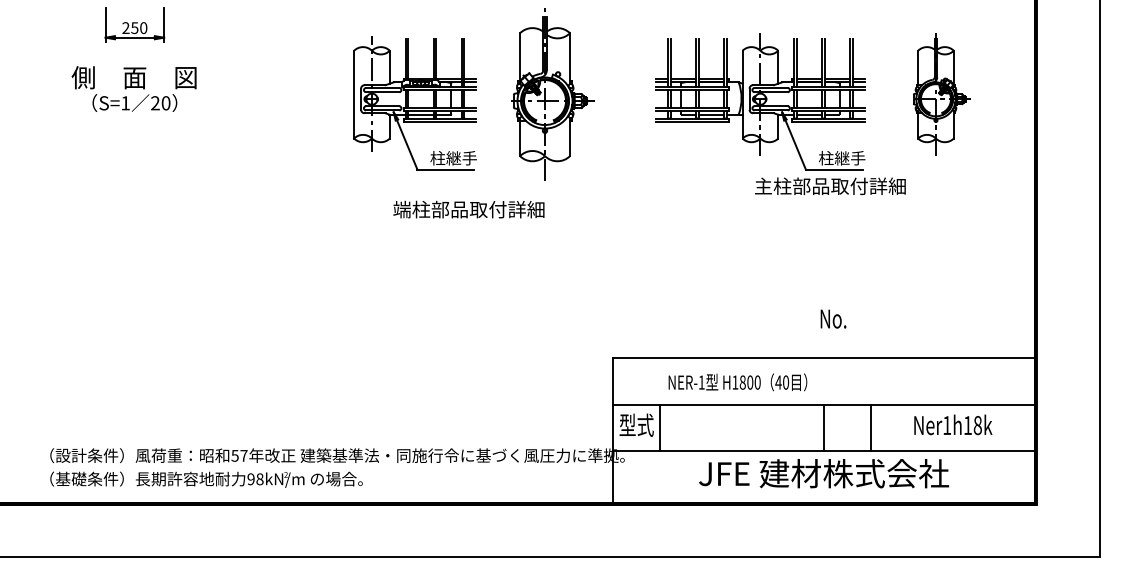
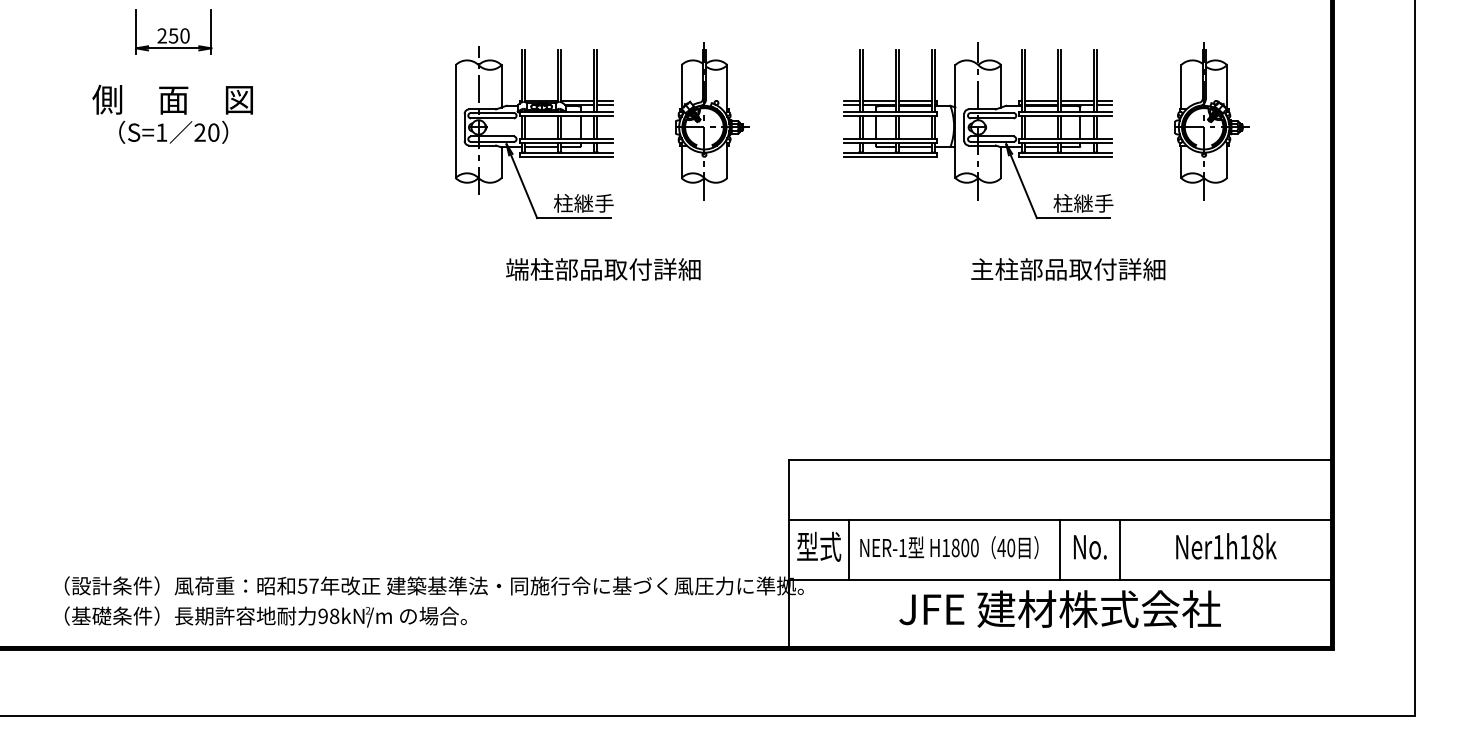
part: (553, 94) -> (712, 121), size x0.71
text: (830, 186) -> (1068, 269), moved
text: (833, 319) -> (1090, 547), moved
text: (738, 382) -> (949, 547), moved

